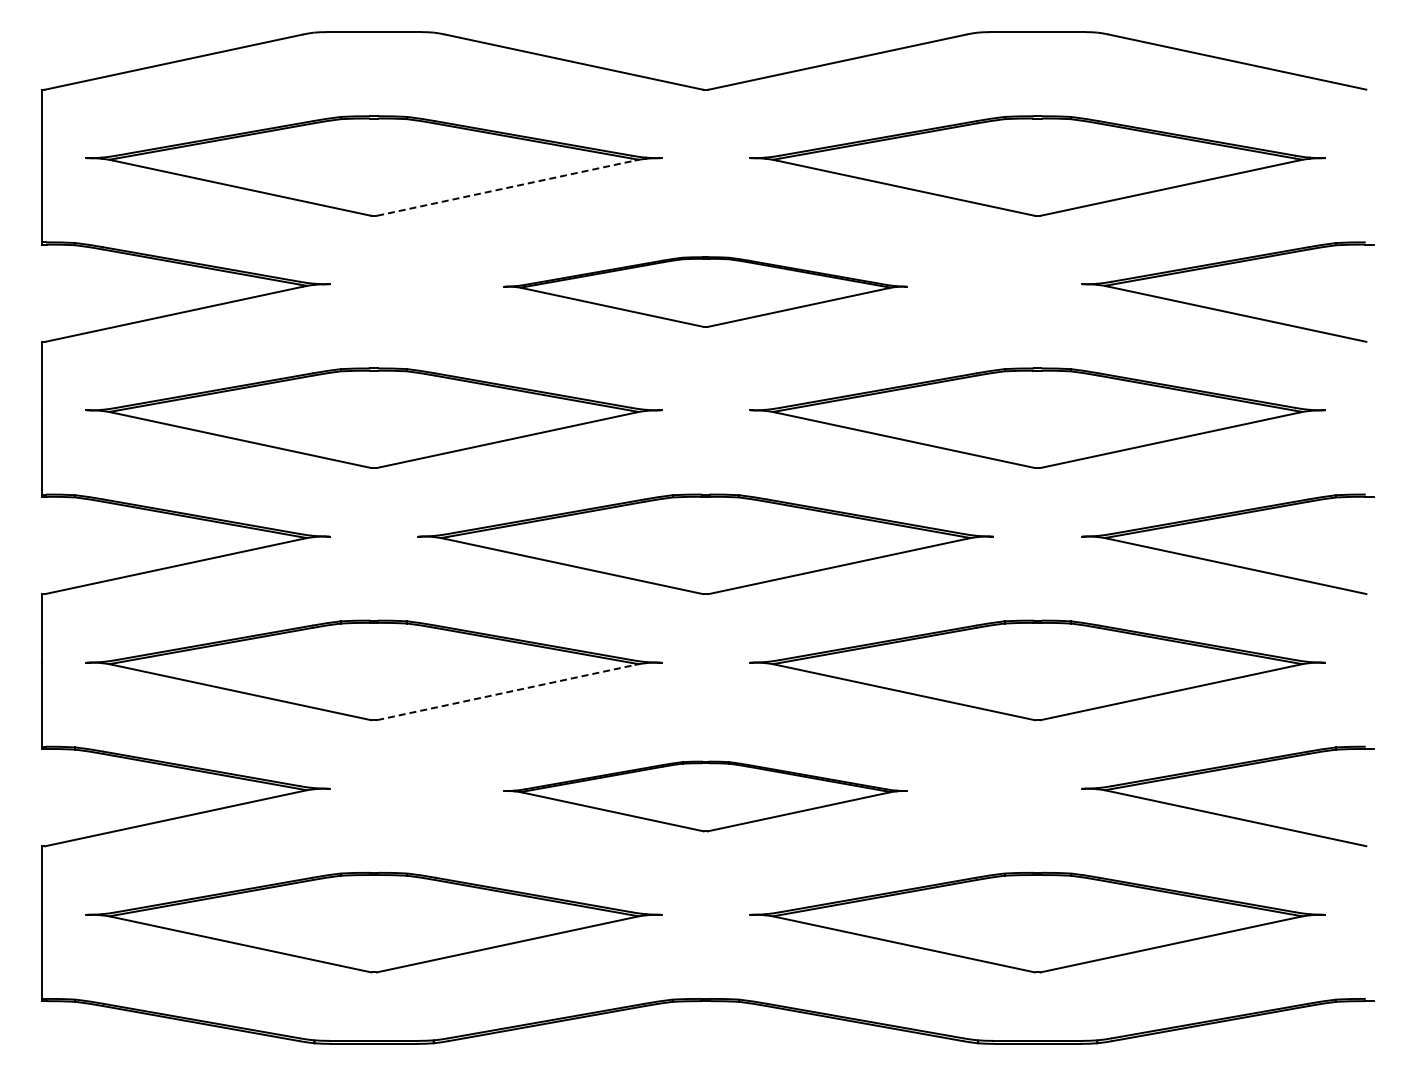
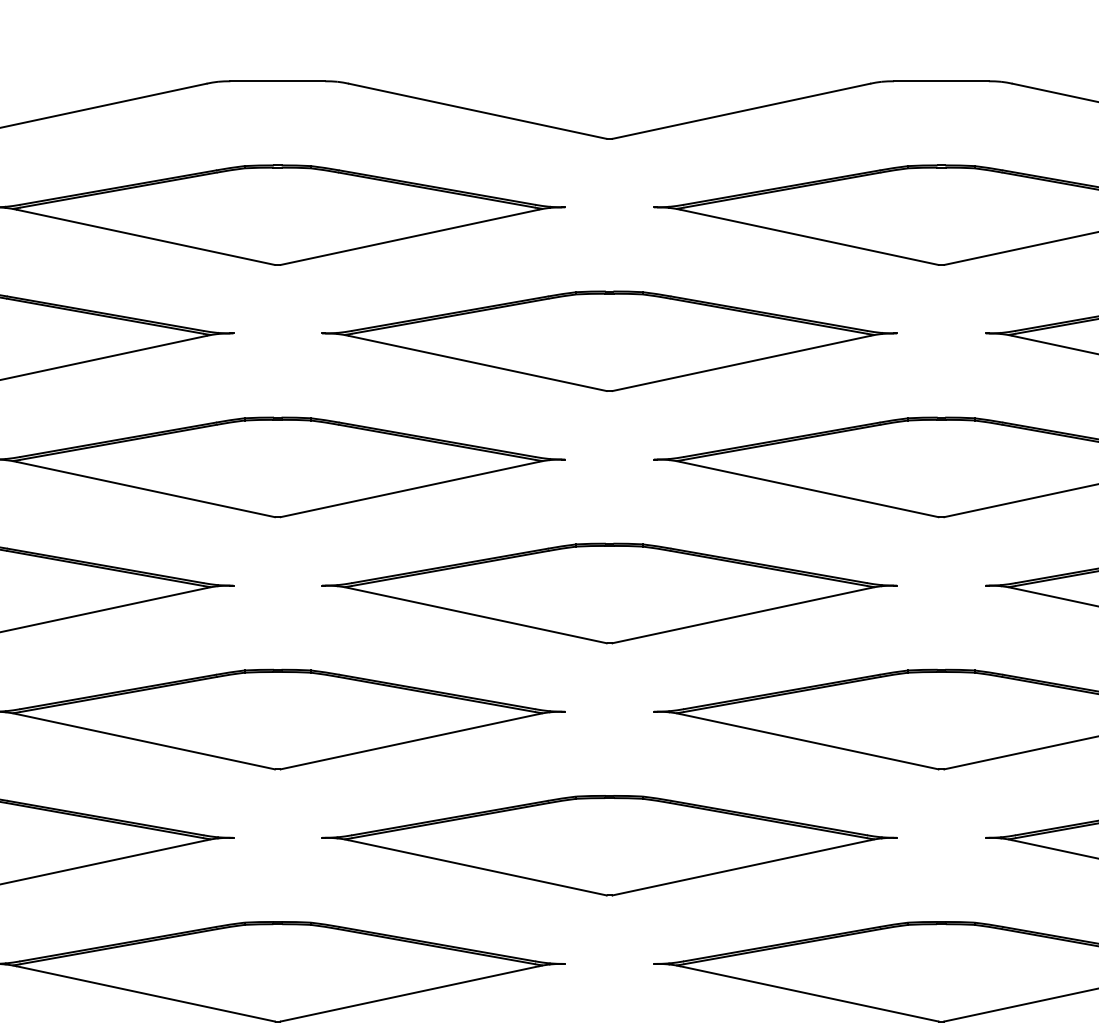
line: (505, 188) -> (409, 237), dashed -> solid
part: (705, 291) -> (609, 340), size x1.43
line: (505, 692) -> (409, 741), dashed -> solid
part: (705, 796) -> (609, 845), size x1.43

